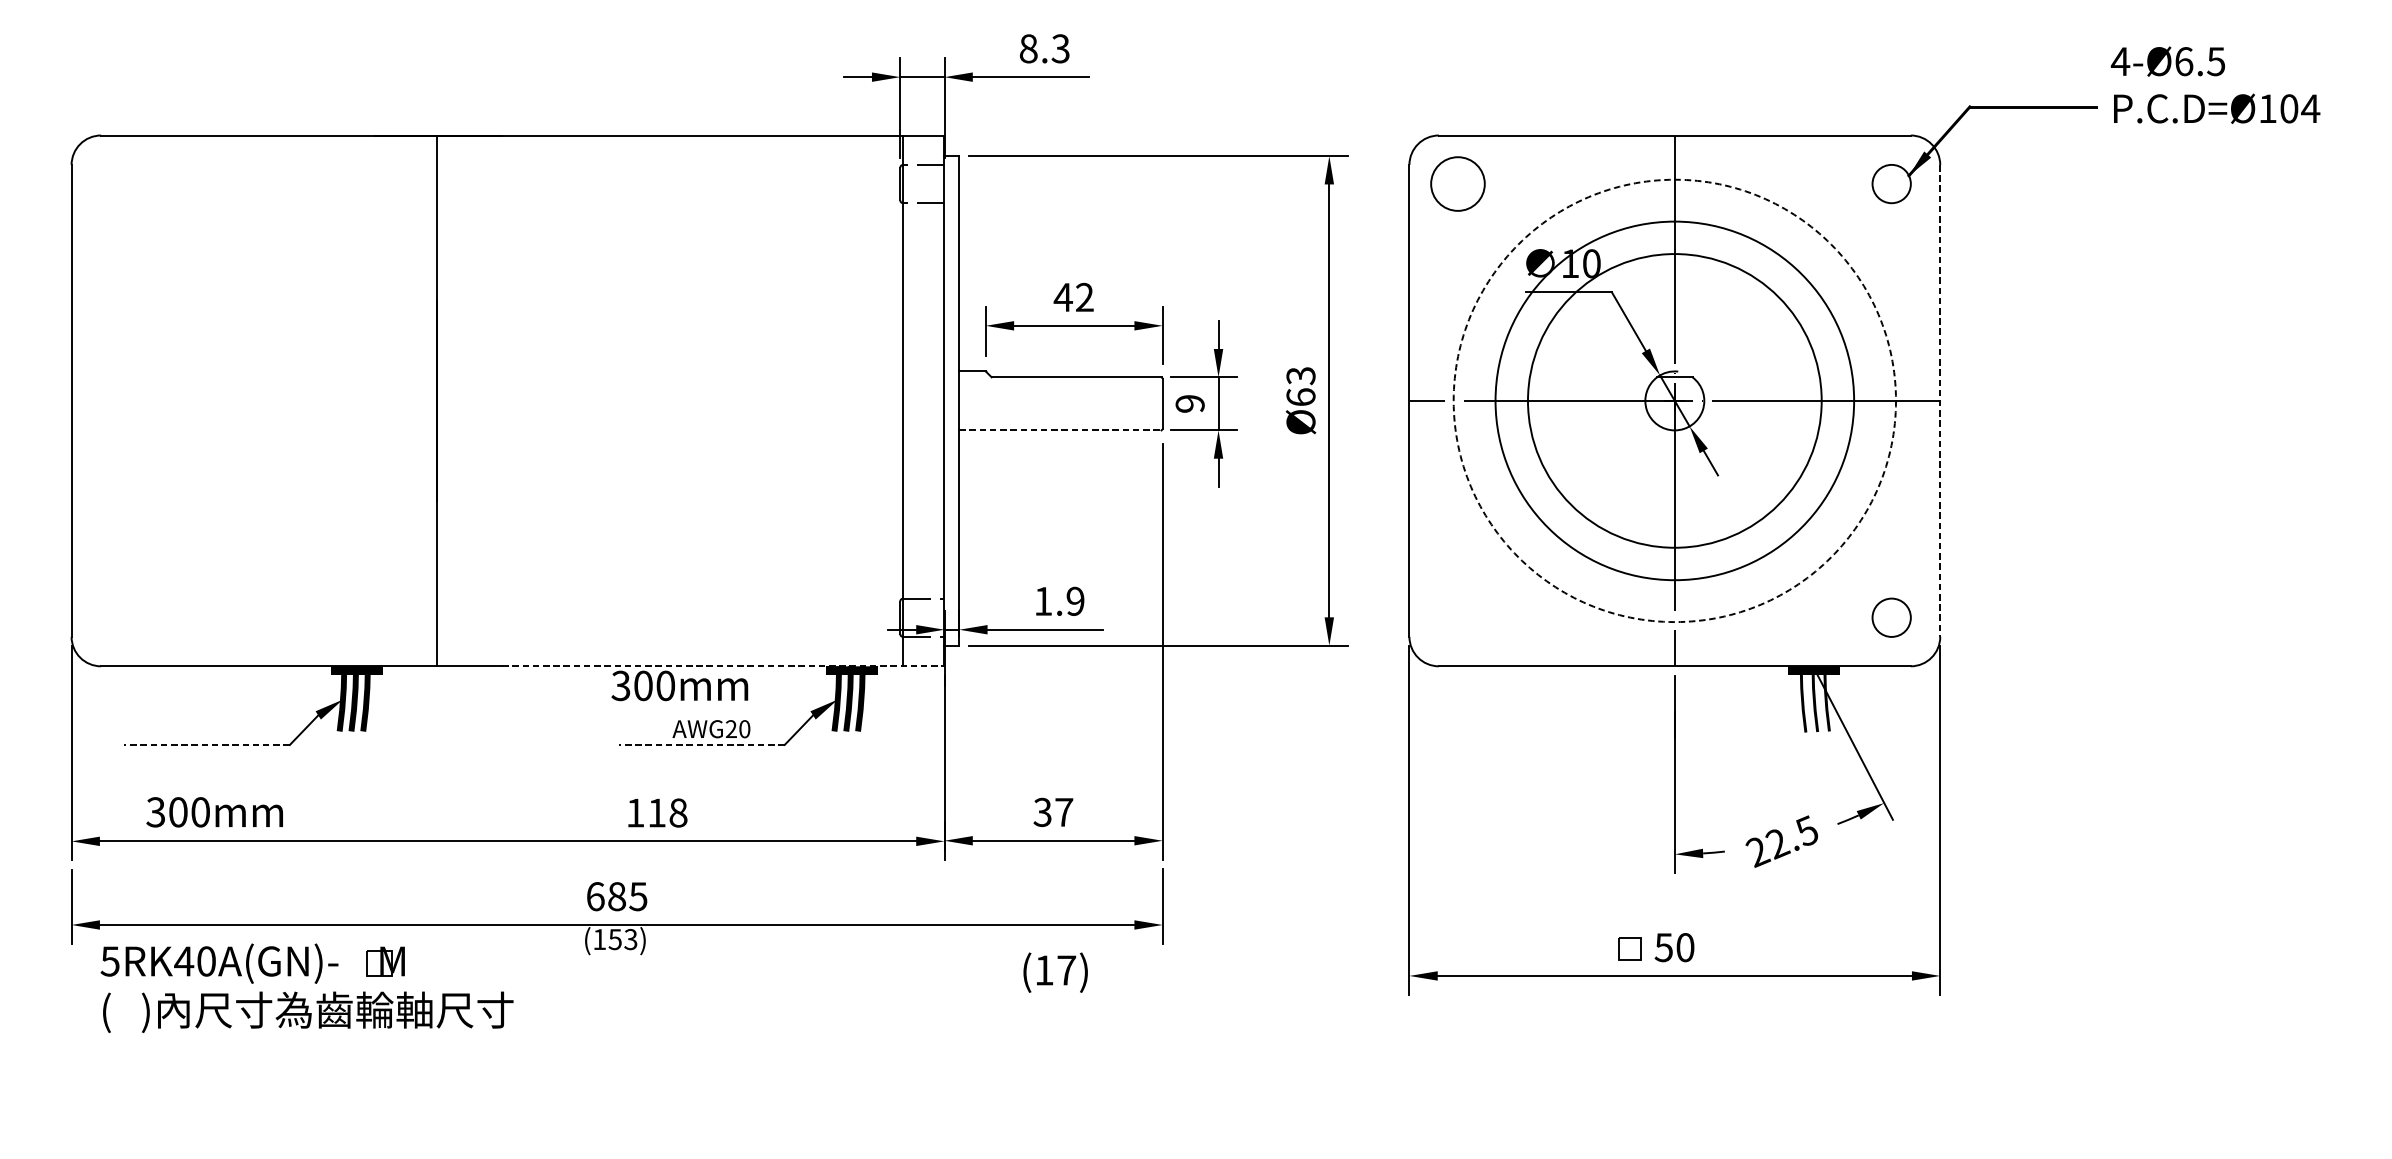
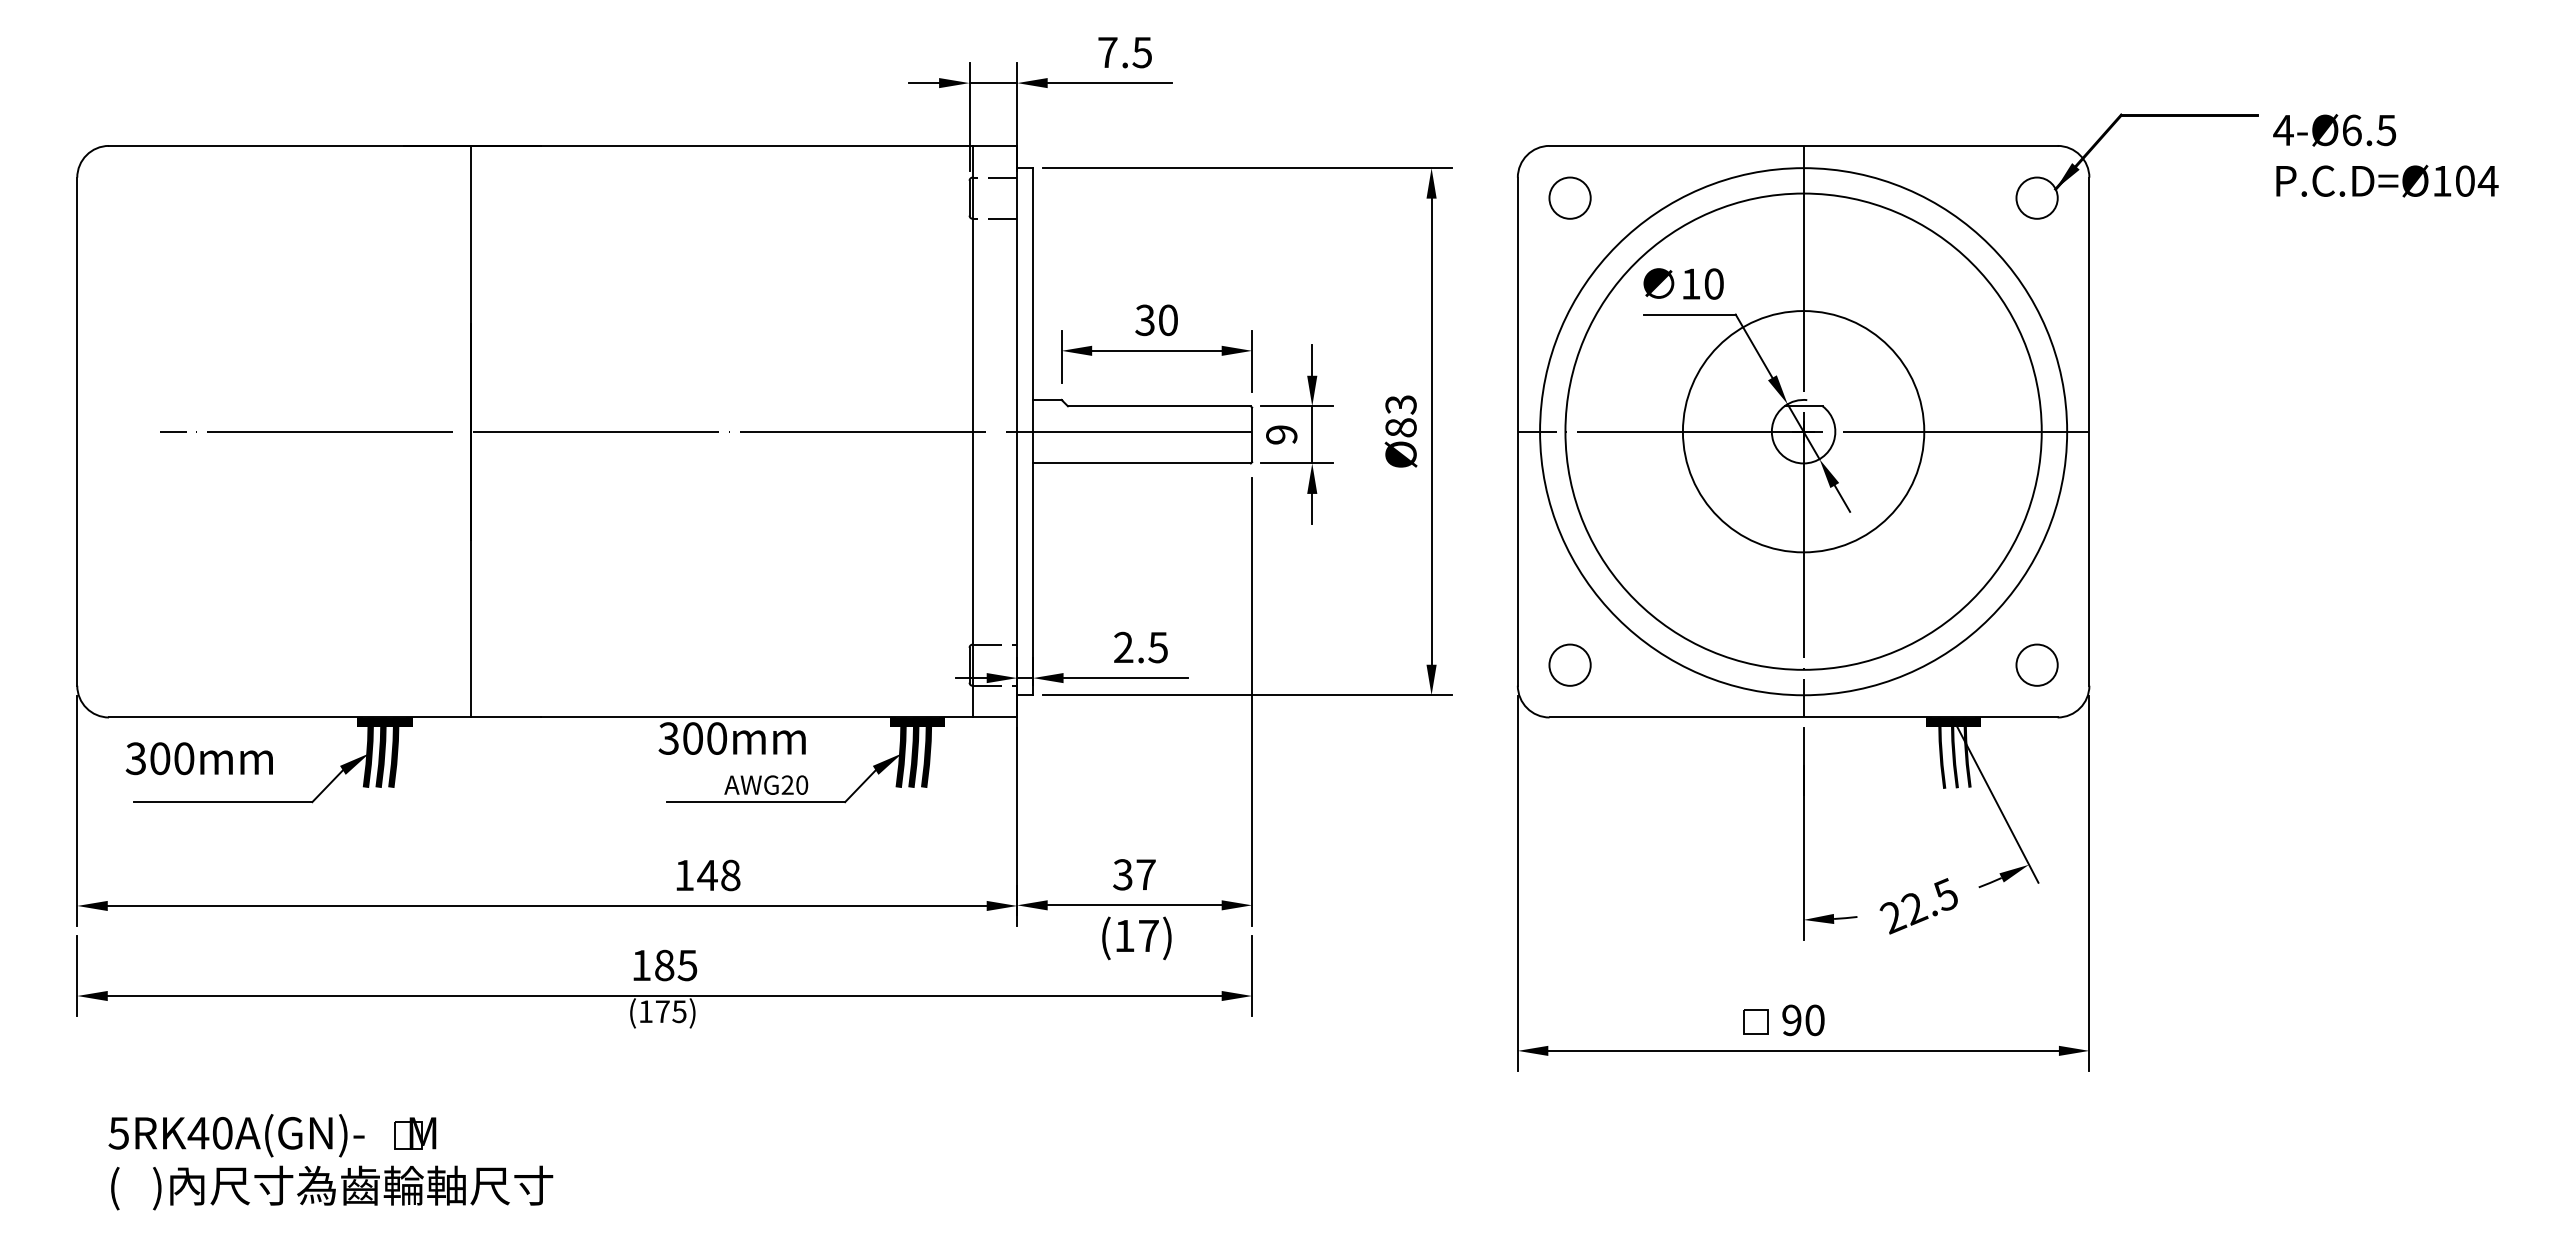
text: (1044, 48) -> (1124, 52), 8.3 -> 7.5
text: (2215, 84) -> (2385, 155), moved
circle: (1457, 183) -> (1569, 197), size x0.71
text: (1072, 297) -> (1155, 320), 42 -> 30
text: (1300, 397) -> (1400, 427), Ø63 -> Ø83
line: (655, 400) -> (705, 431), added
circle: (1674, 400) -> (1803, 431), dashed -> solid
circle: (1674, 400) -> (1803, 431), size x0.62
circle: (1674, 400) -> (1803, 431), size x1.67
line: (1940, 401) -> (2089, 432), dashed -> solid
line: (1059, 430) -> (1141, 463), dashed -> solid
text: (1059, 601) -> (1140, 647), 1.9 -> 2.5
circle: (1457, 617) -> (1569, 664), added
line: (723, 666) -> (779, 717), dashed -> solid
line: (206, 745) -> (222, 802), dashed -> solid
line: (701, 745) -> (755, 802), dashed -> solid
text: (213, 812) -> (198, 758), moved
text: (656, 813) -> (707, 875), 118 -> 148
text: (595, 896) -> (641, 965), 685 -> 185
text: (622, 939) -> (670, 1011), (153) -> (175)
text: (1663, 947) -> (1791, 1020), 50 -> 90
text: (1055, 972) -> (1136, 938), moved
part: (297, 992) -> (320, 1166), moved

